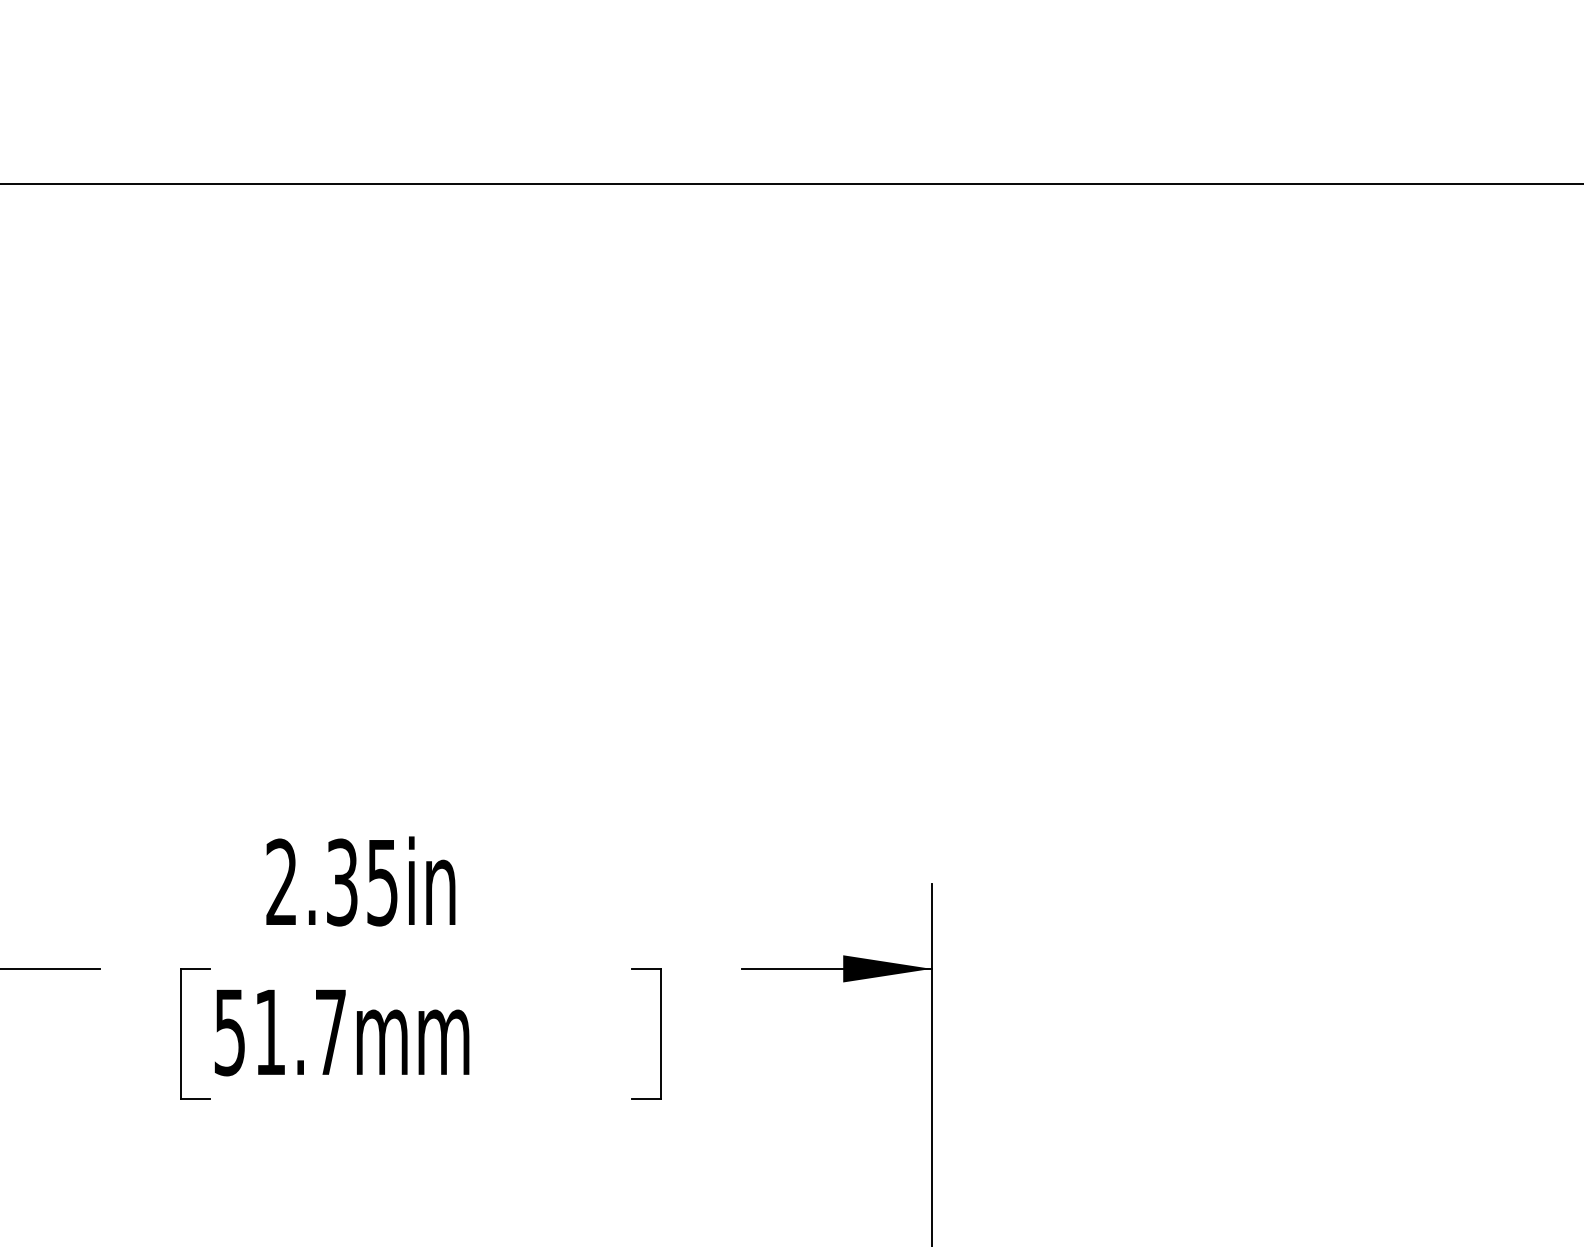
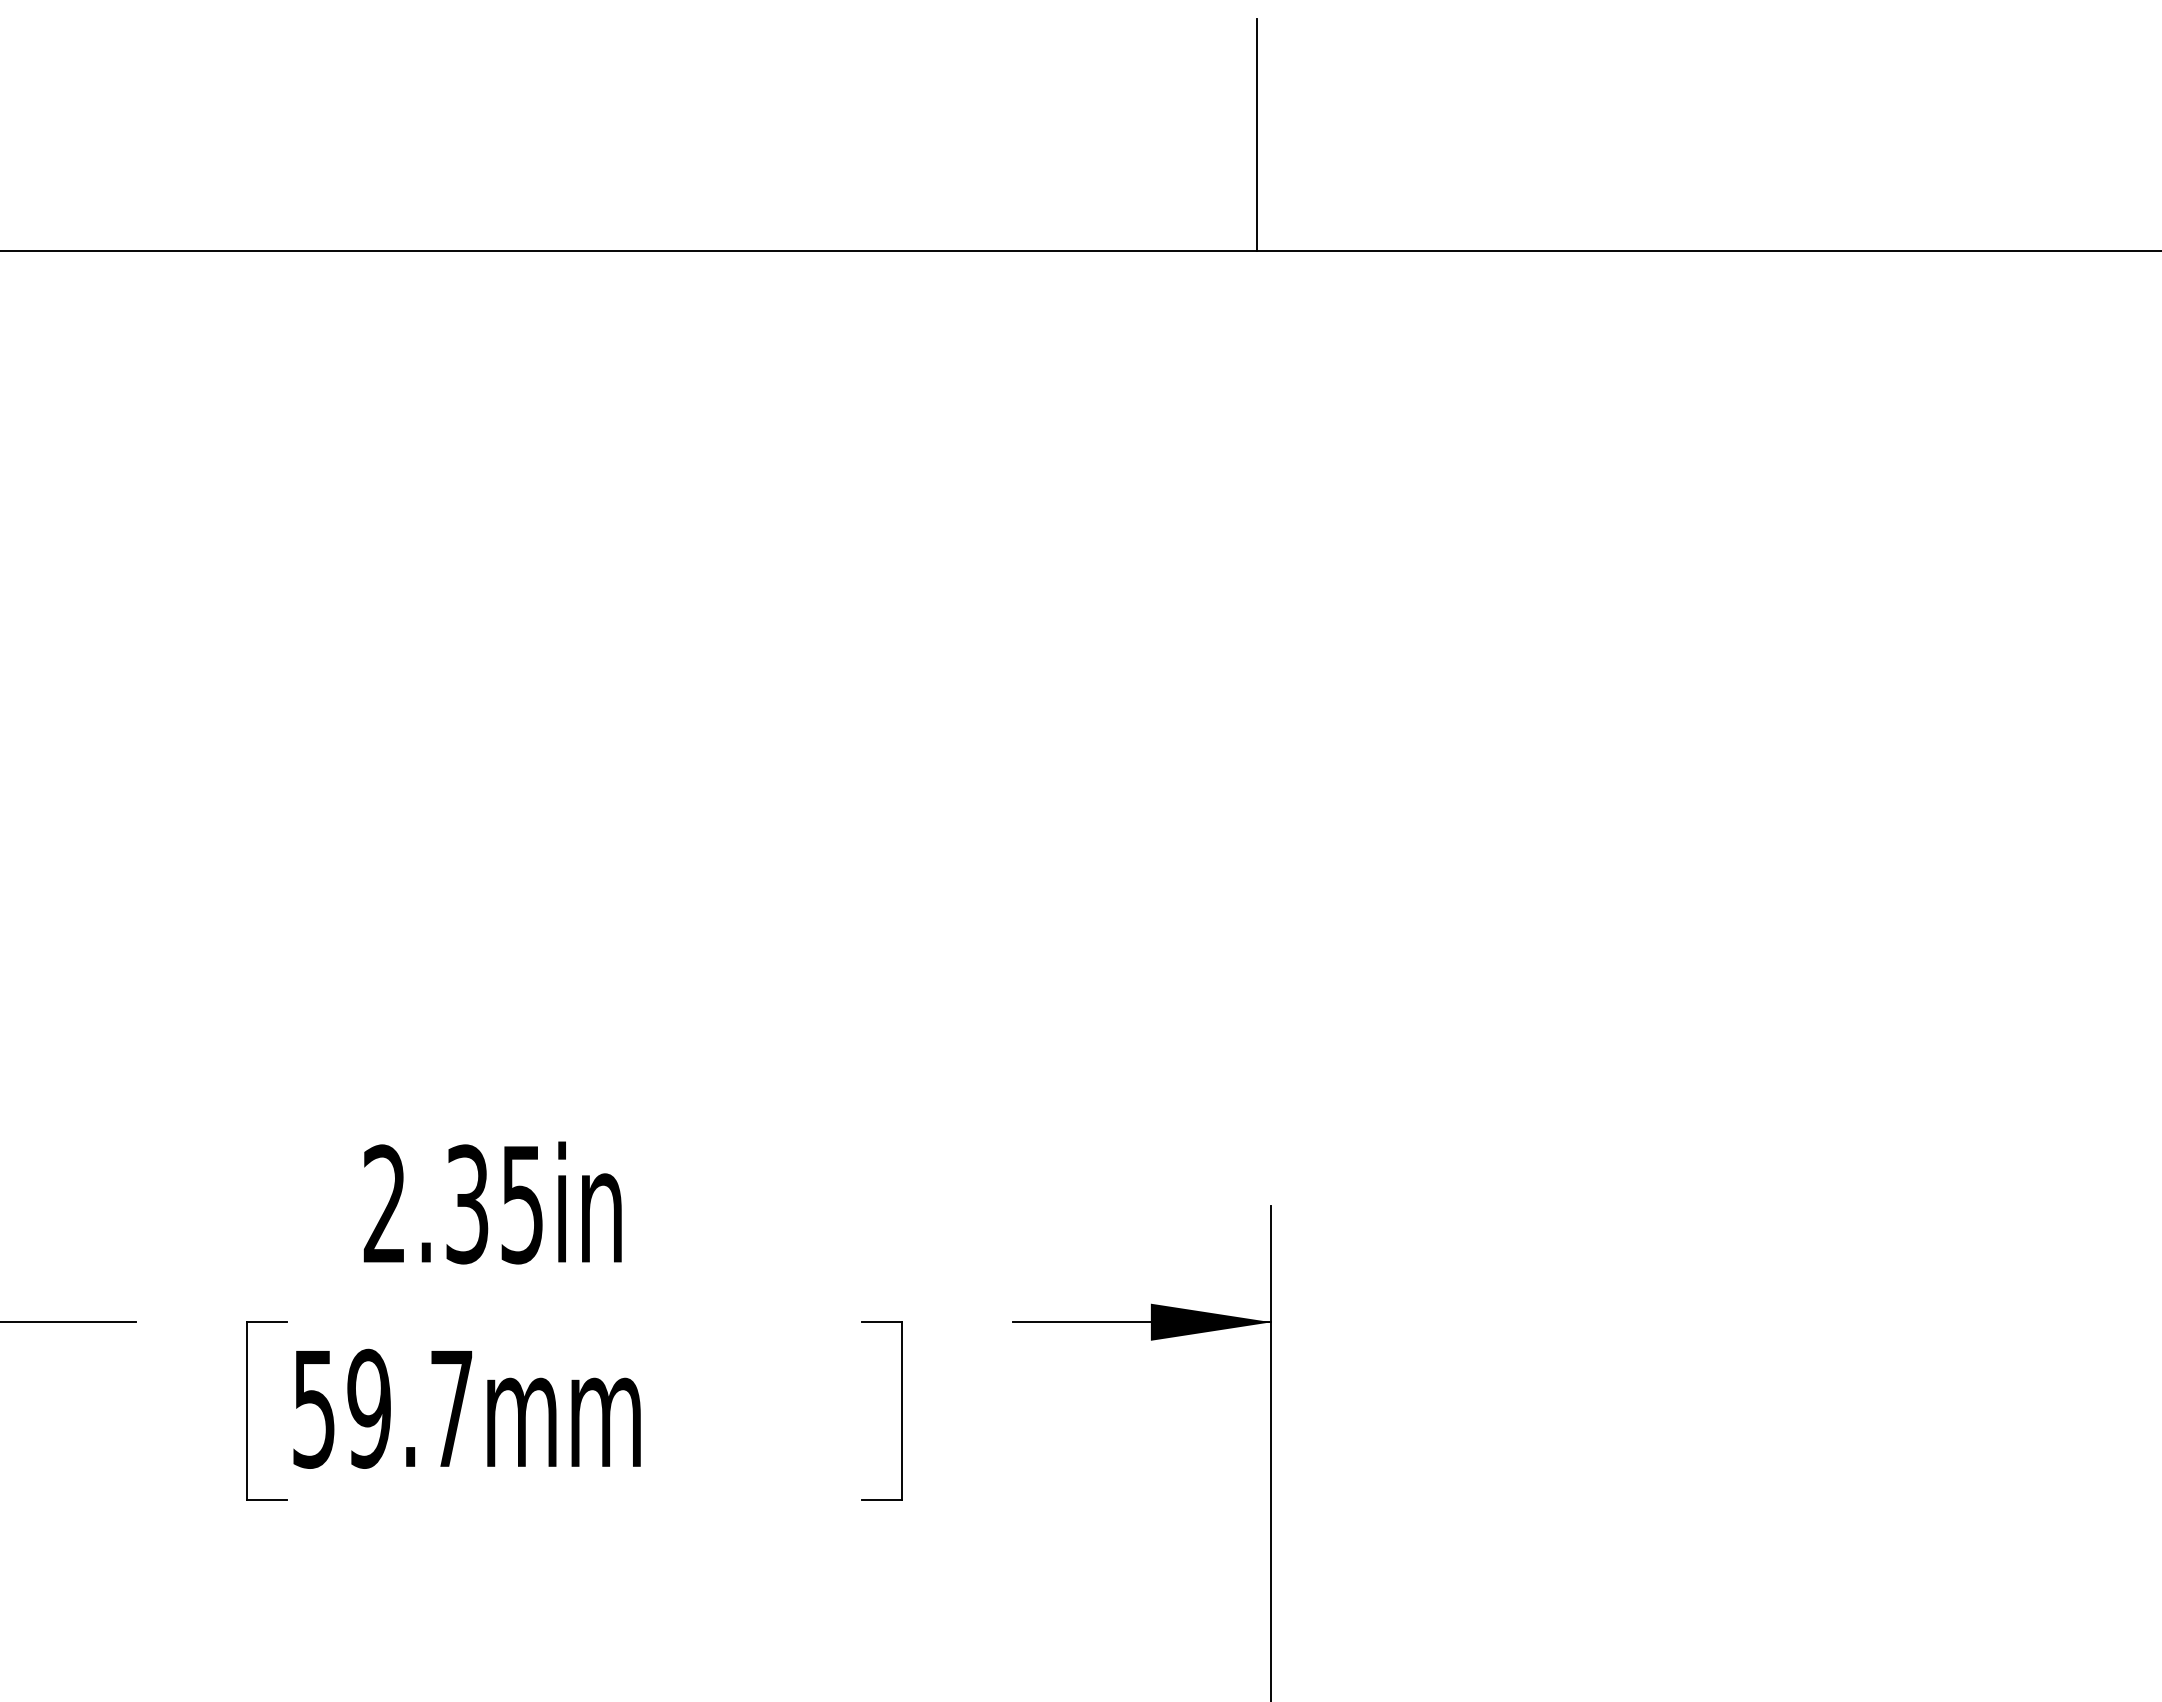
line: (921, 99) -> (1257, 135), added
text: (269, 1032) -> (368, 1408), 51.7mm -> 59.7mm

